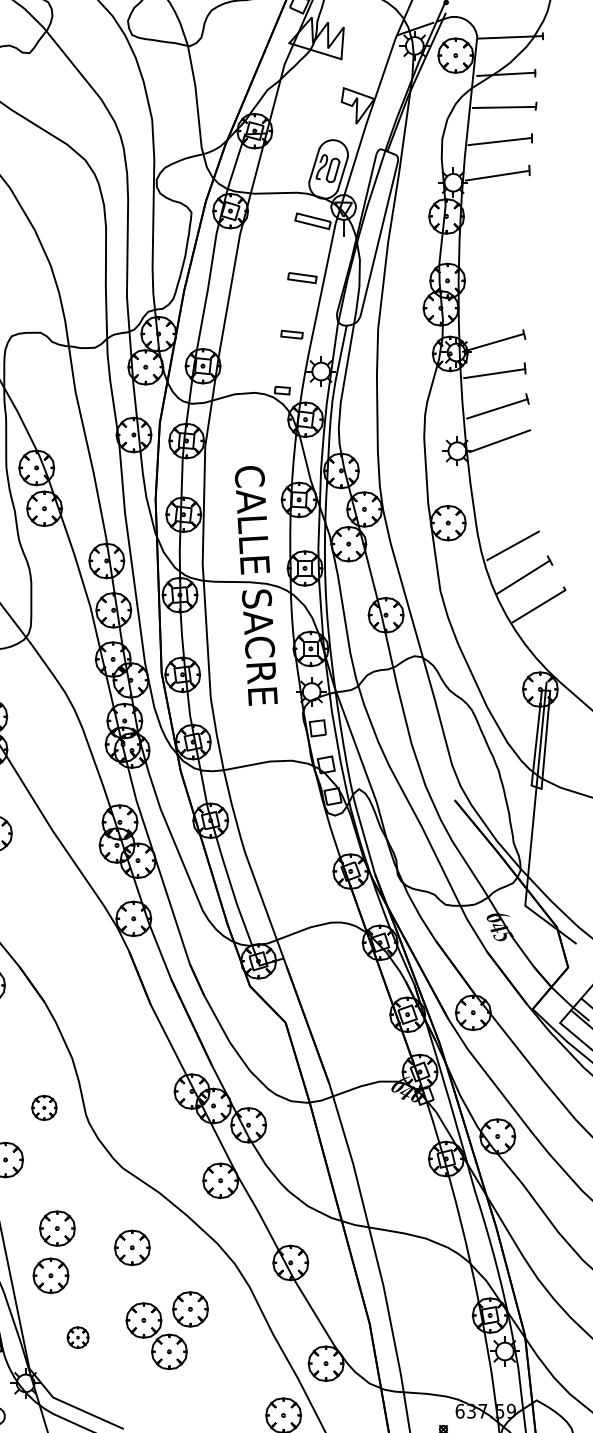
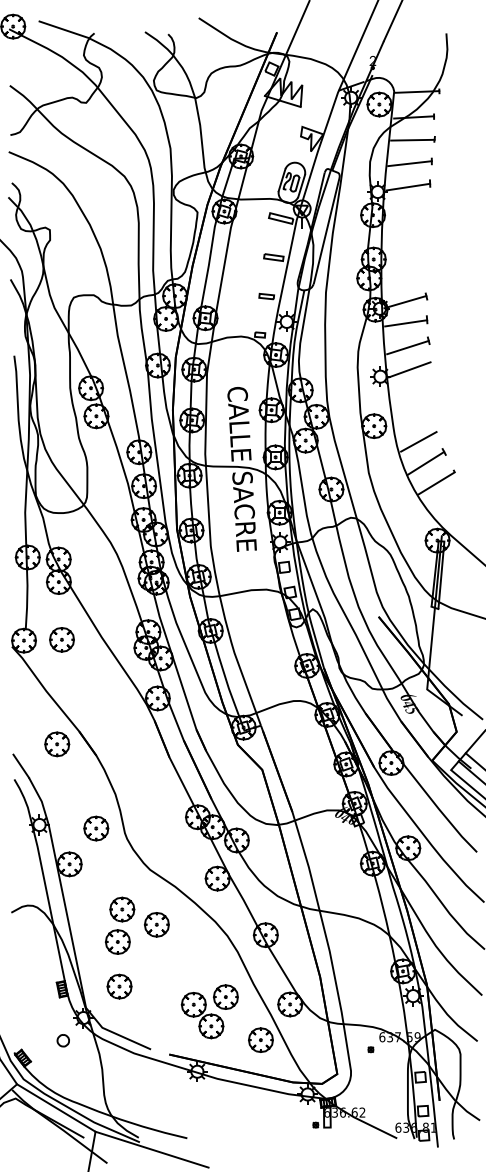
part: (44, 1107) -> (96, 828), size x1.43
part: (53, 1251) -> (119, 925), moved
part: (166, 1330) -> (209, 1011), moved
part: (78, 1337) -> (119, 986), size x1.67

